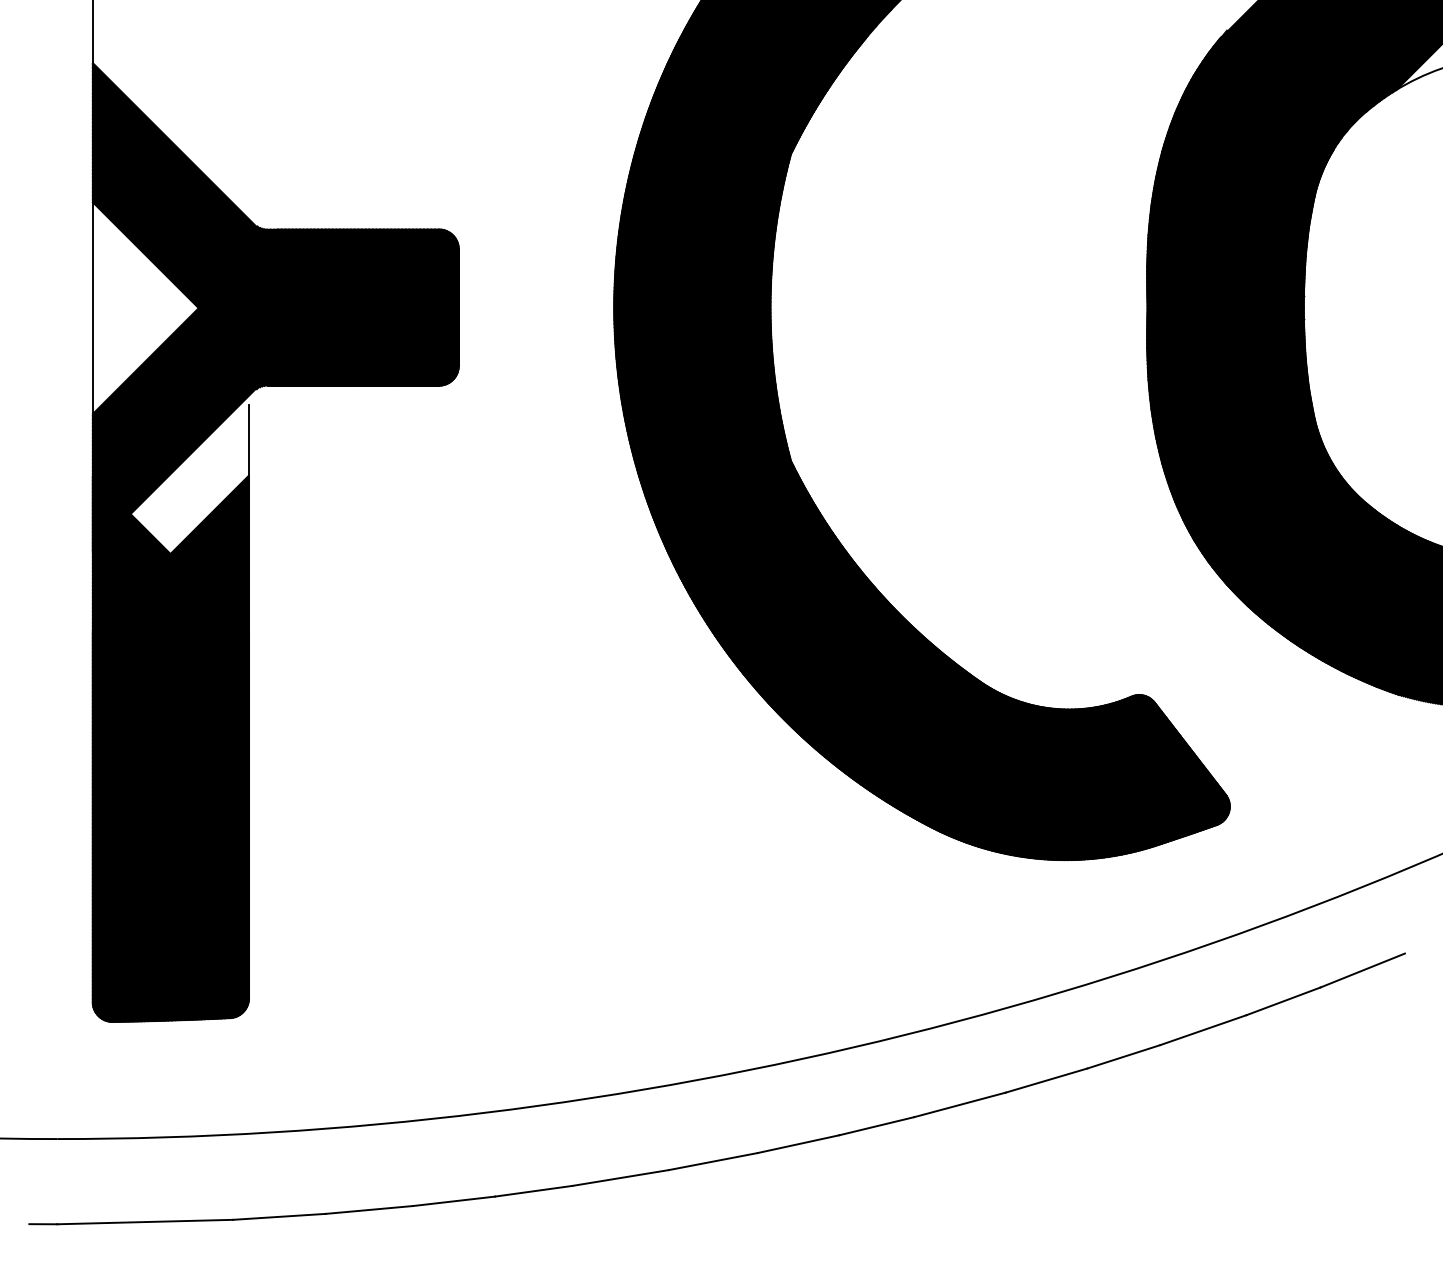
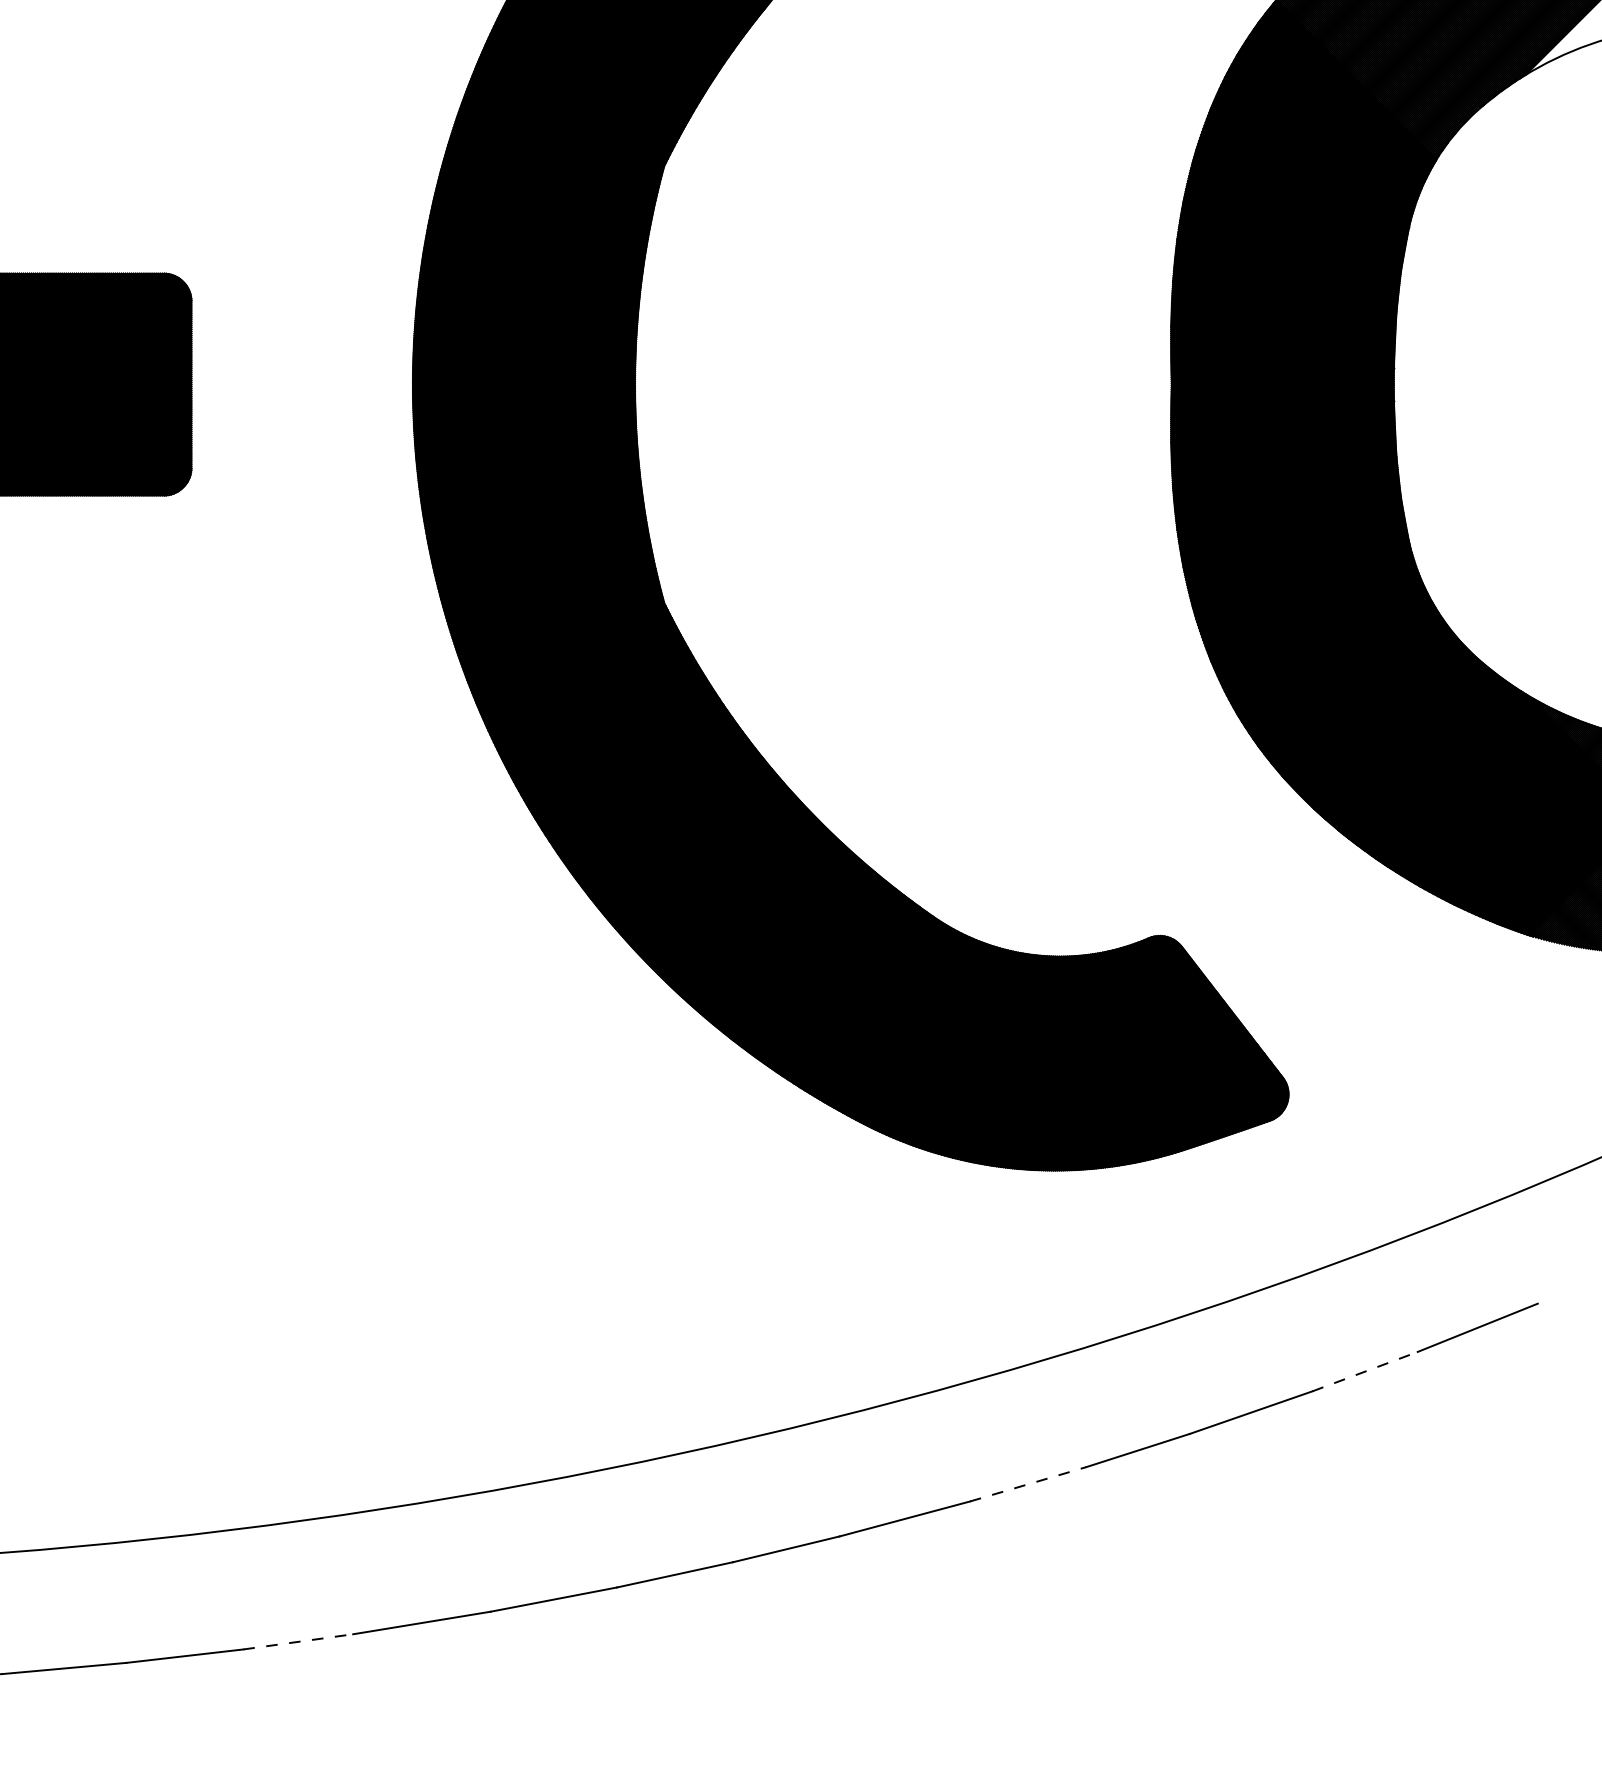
line: (1284, 1001) -> (1366, 1371), solid -> dashed
line: (1046, 1080) -> (1027, 1484), solid -> dashed
line: (533, 1191) -> (297, 1642), solid -> dashed

